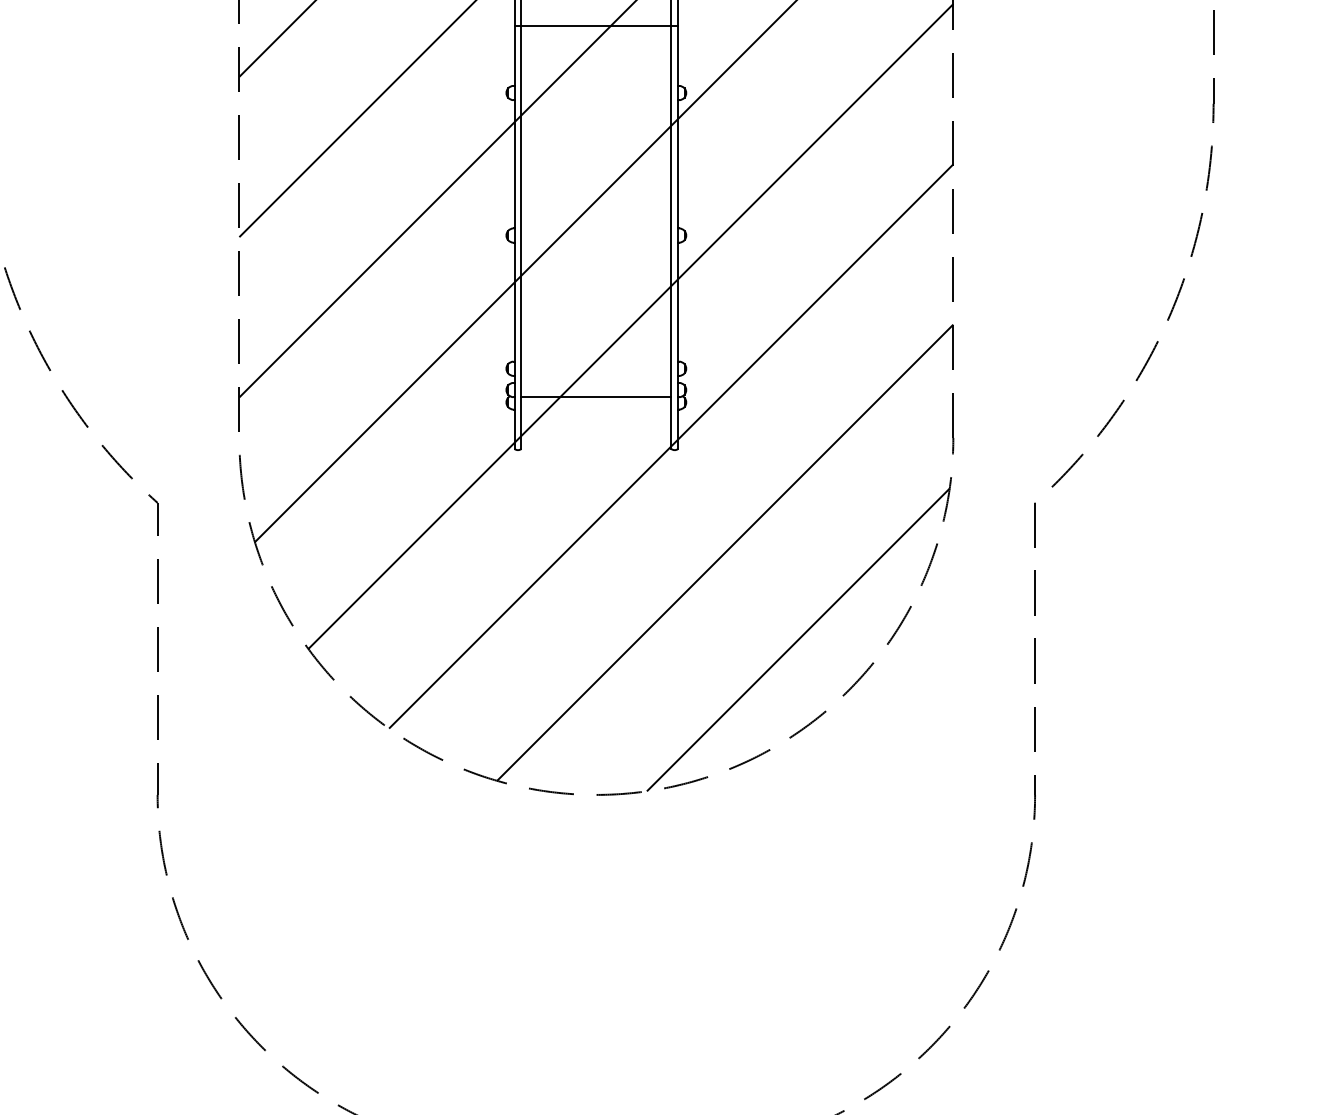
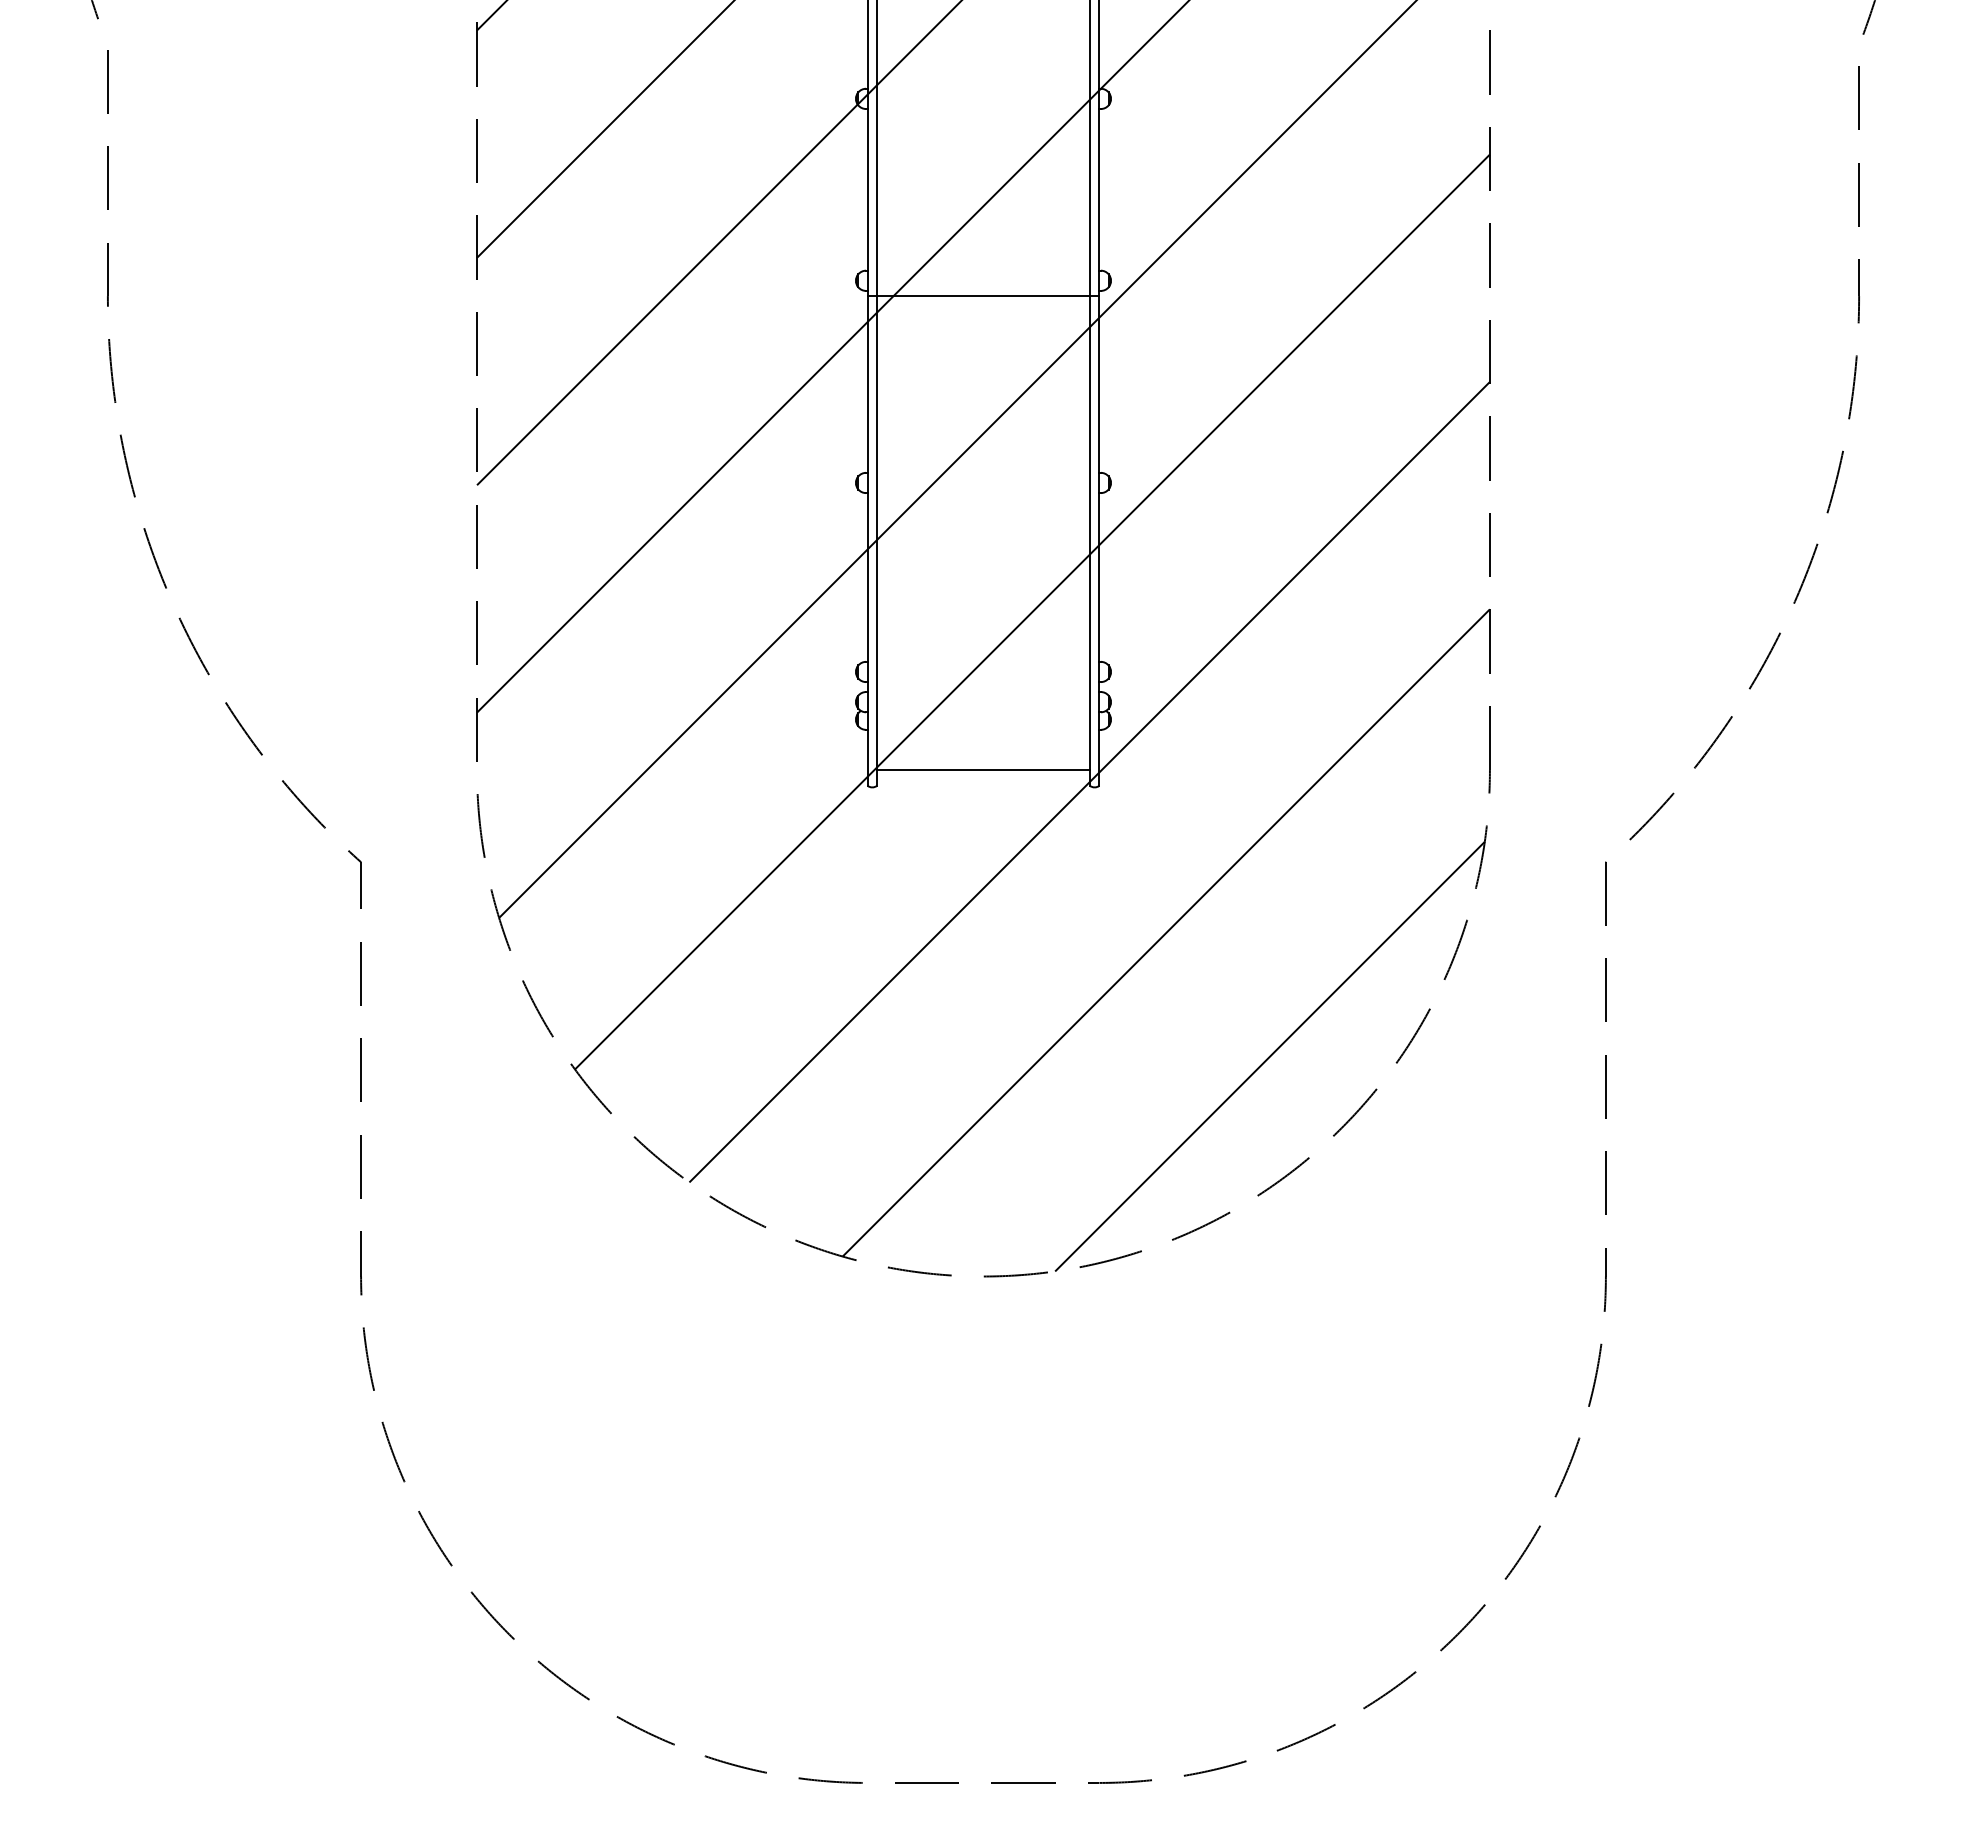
line: (596, 25) -> (983, 296), moved
line: (596, 397) -> (983, 770), moved

